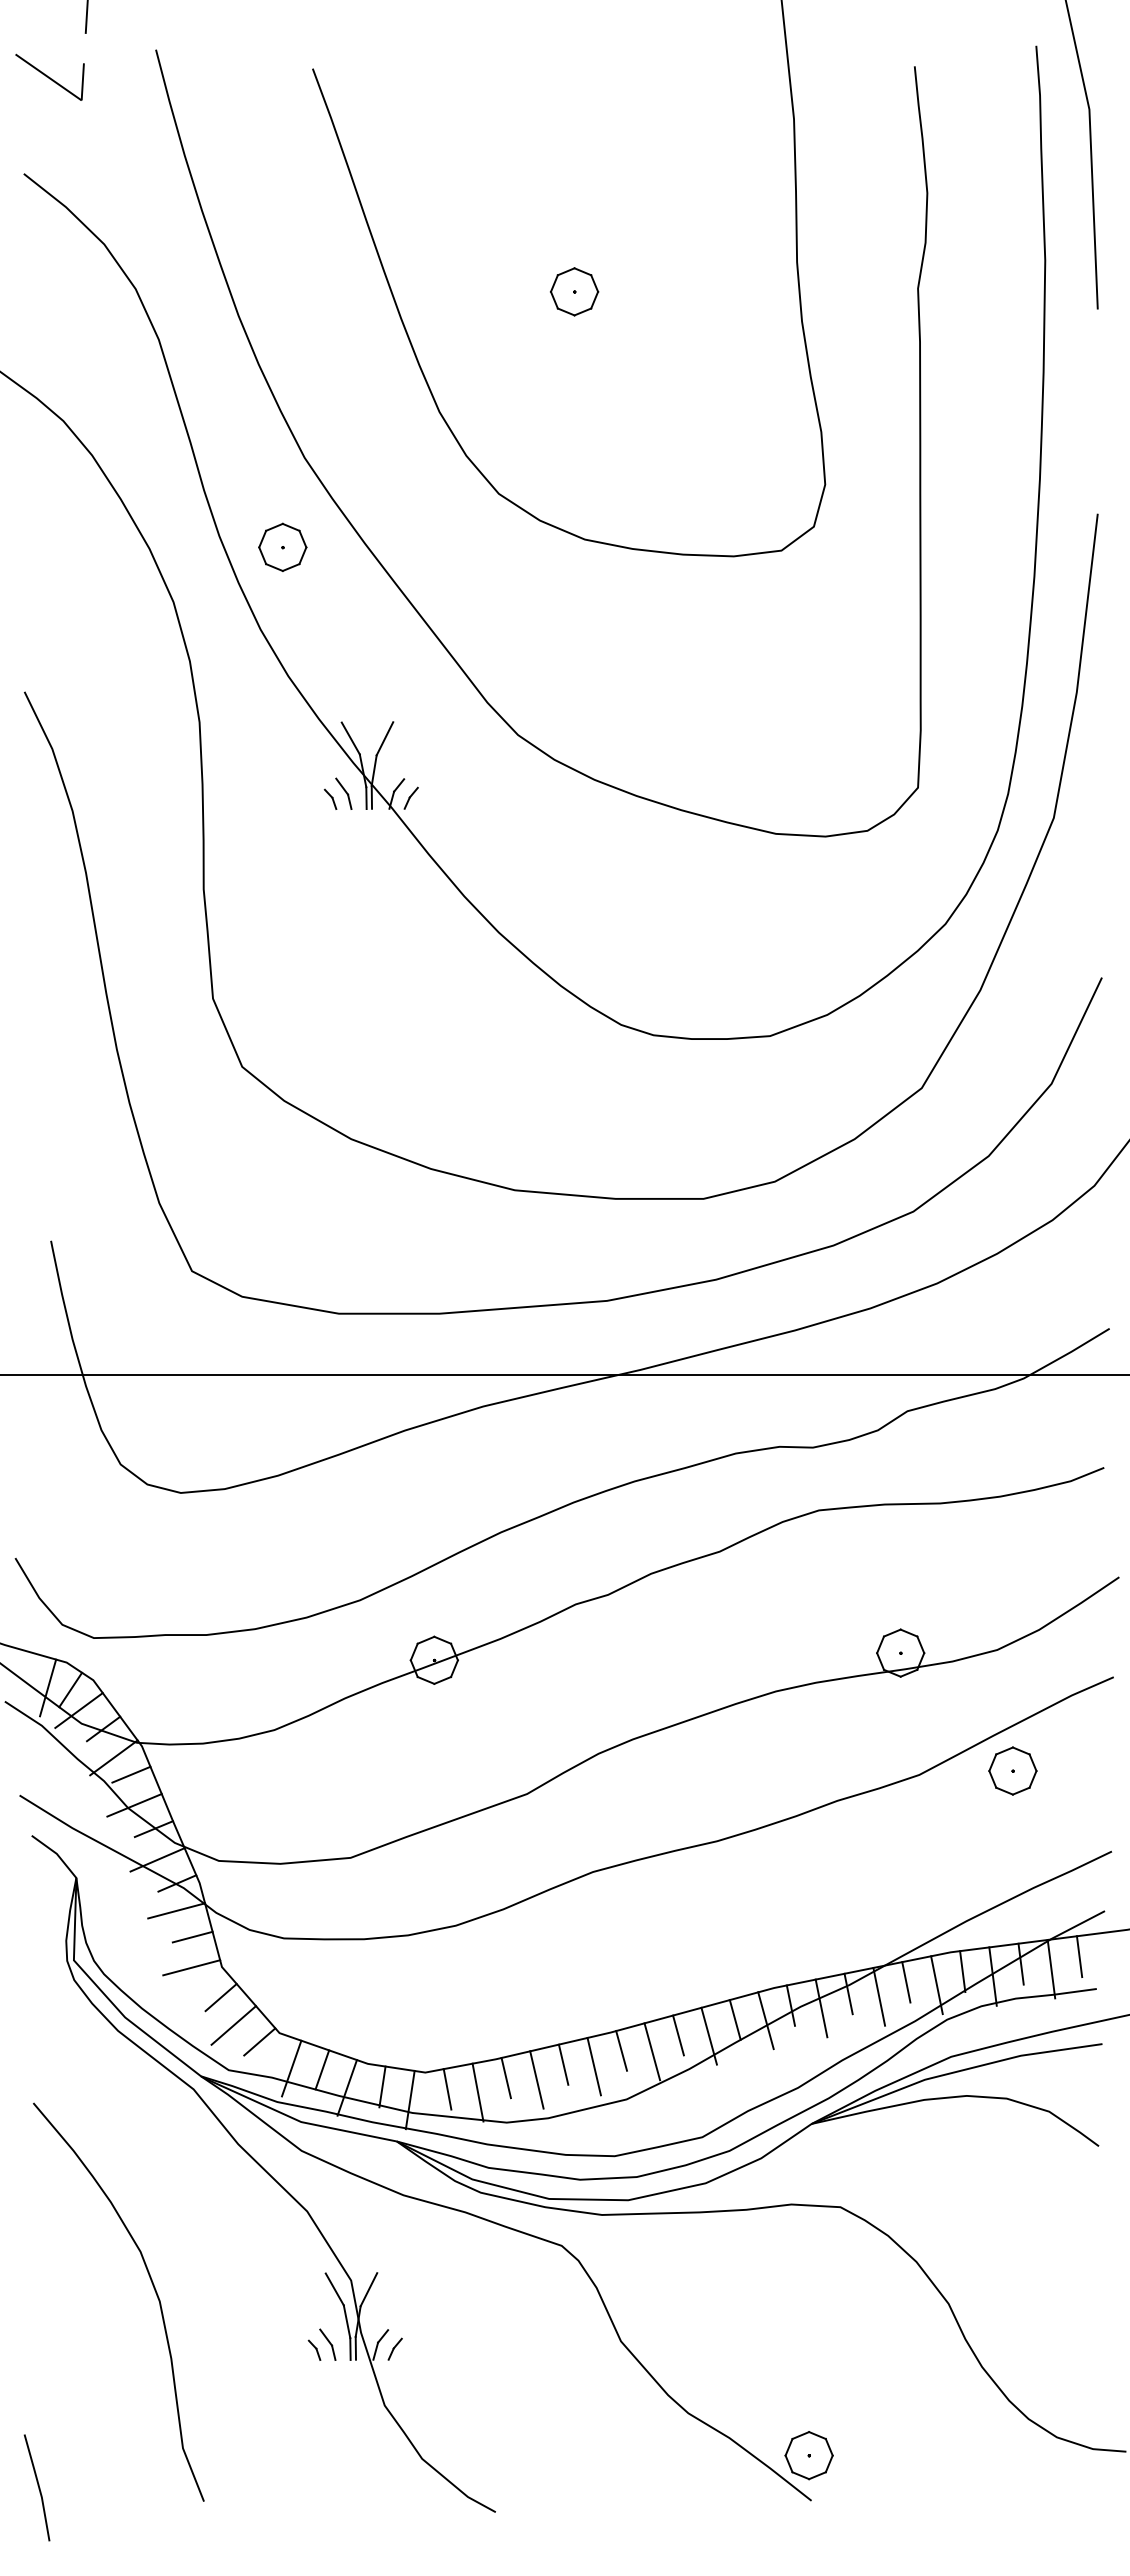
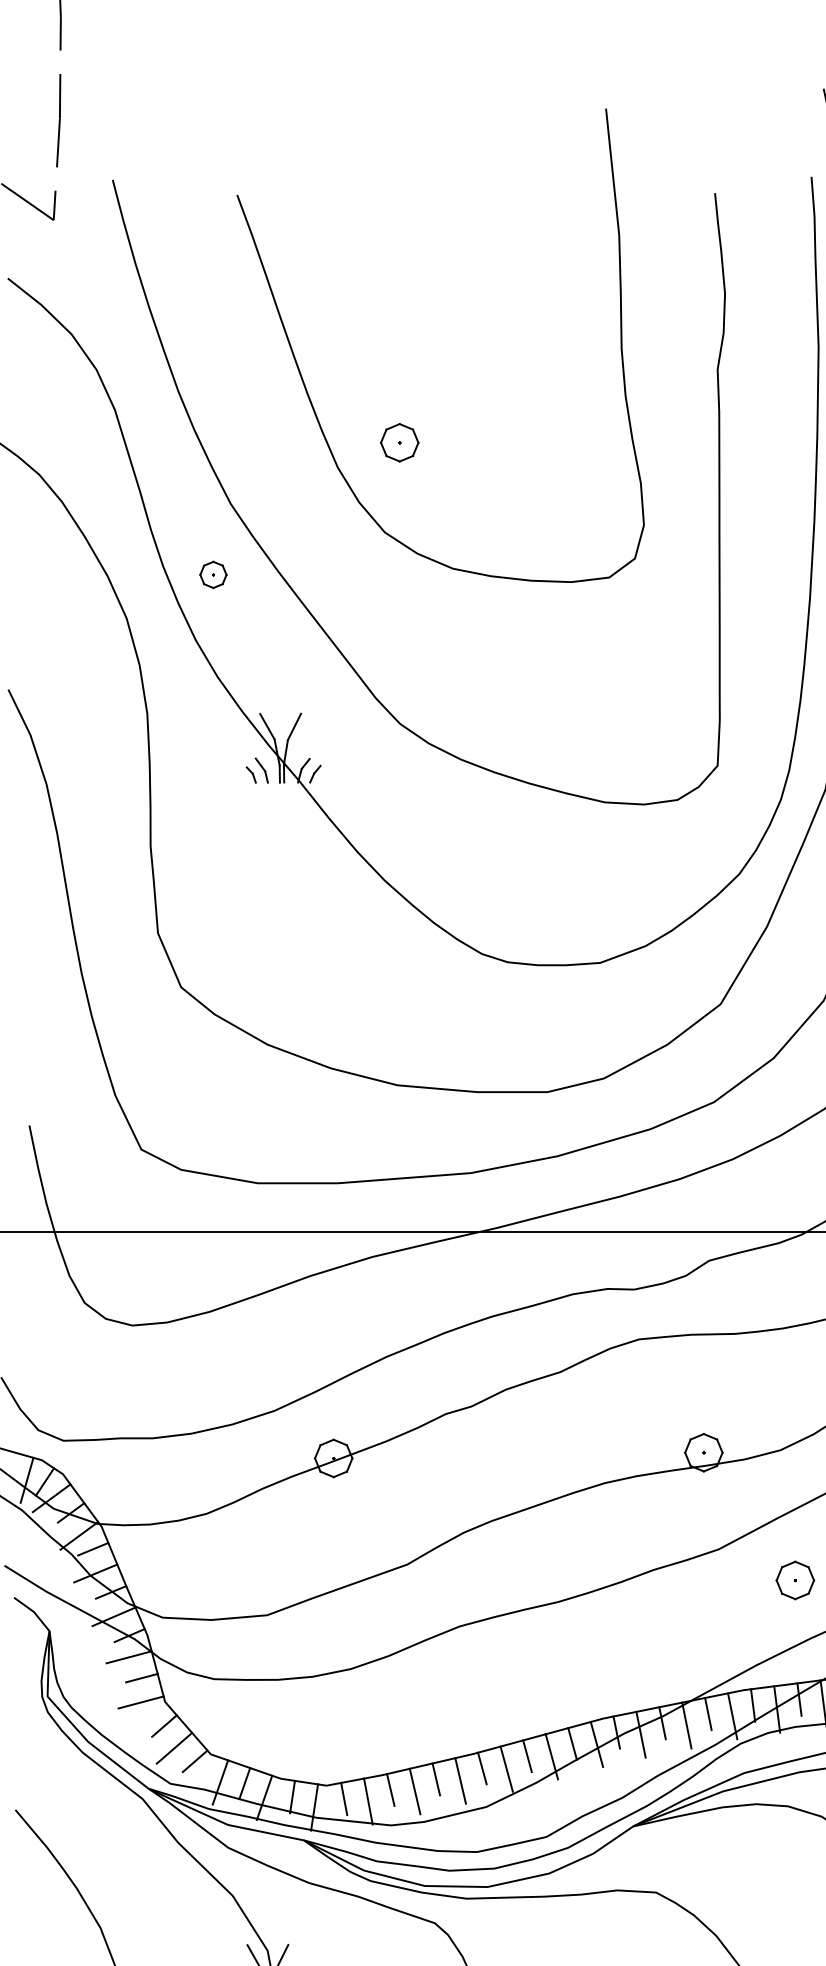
part: (574, 291) -> (399, 442), moved
part: (282, 546) -> (213, 574), size x0.7
part: (1012, 1770) -> (795, 1580), moved

